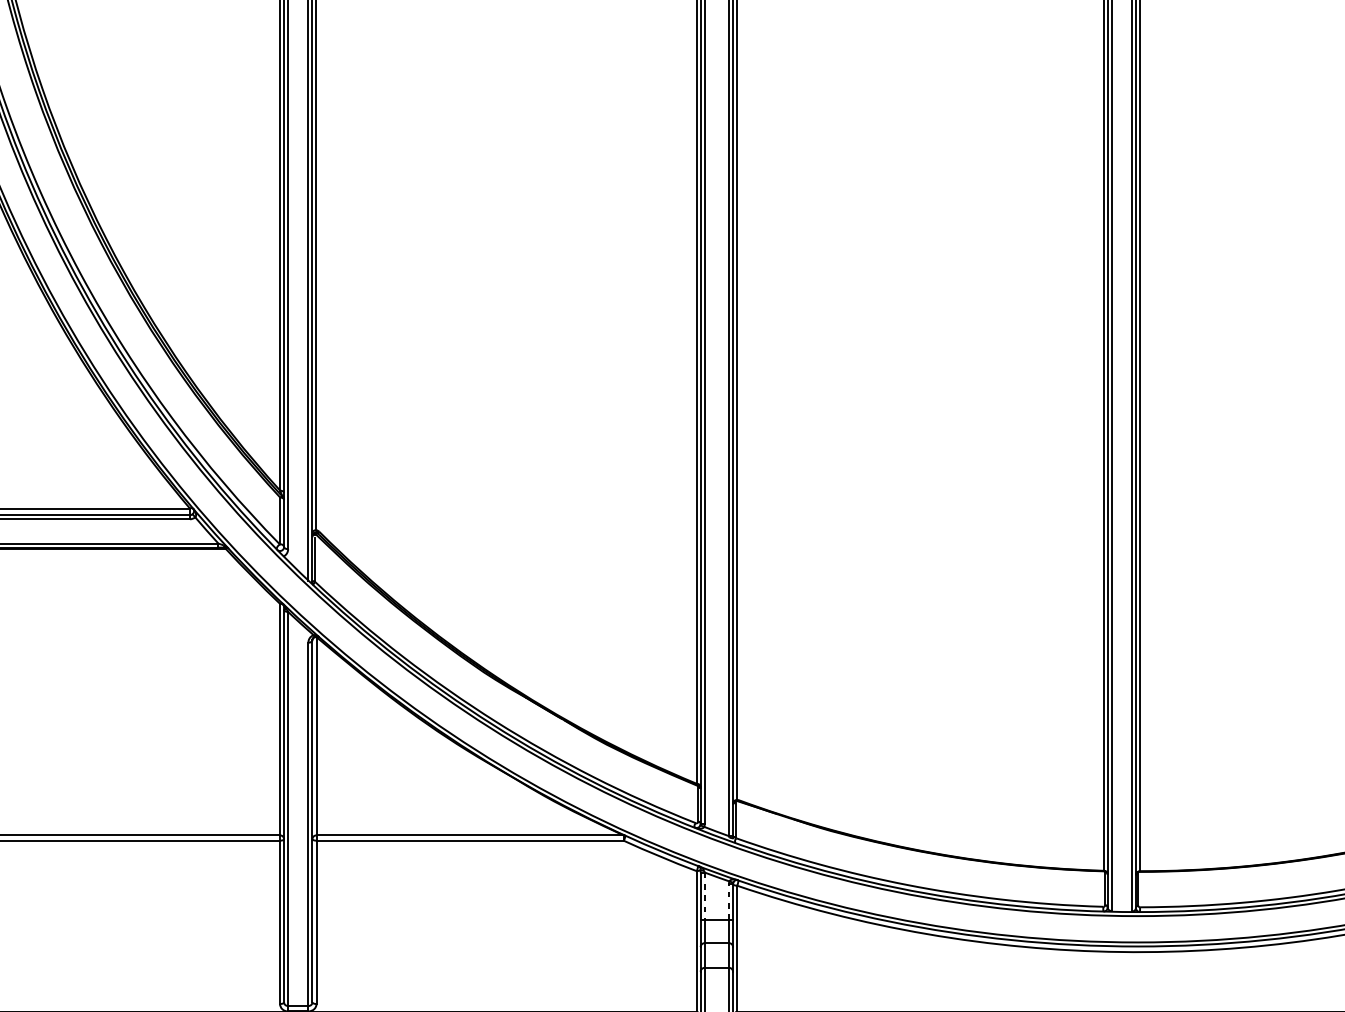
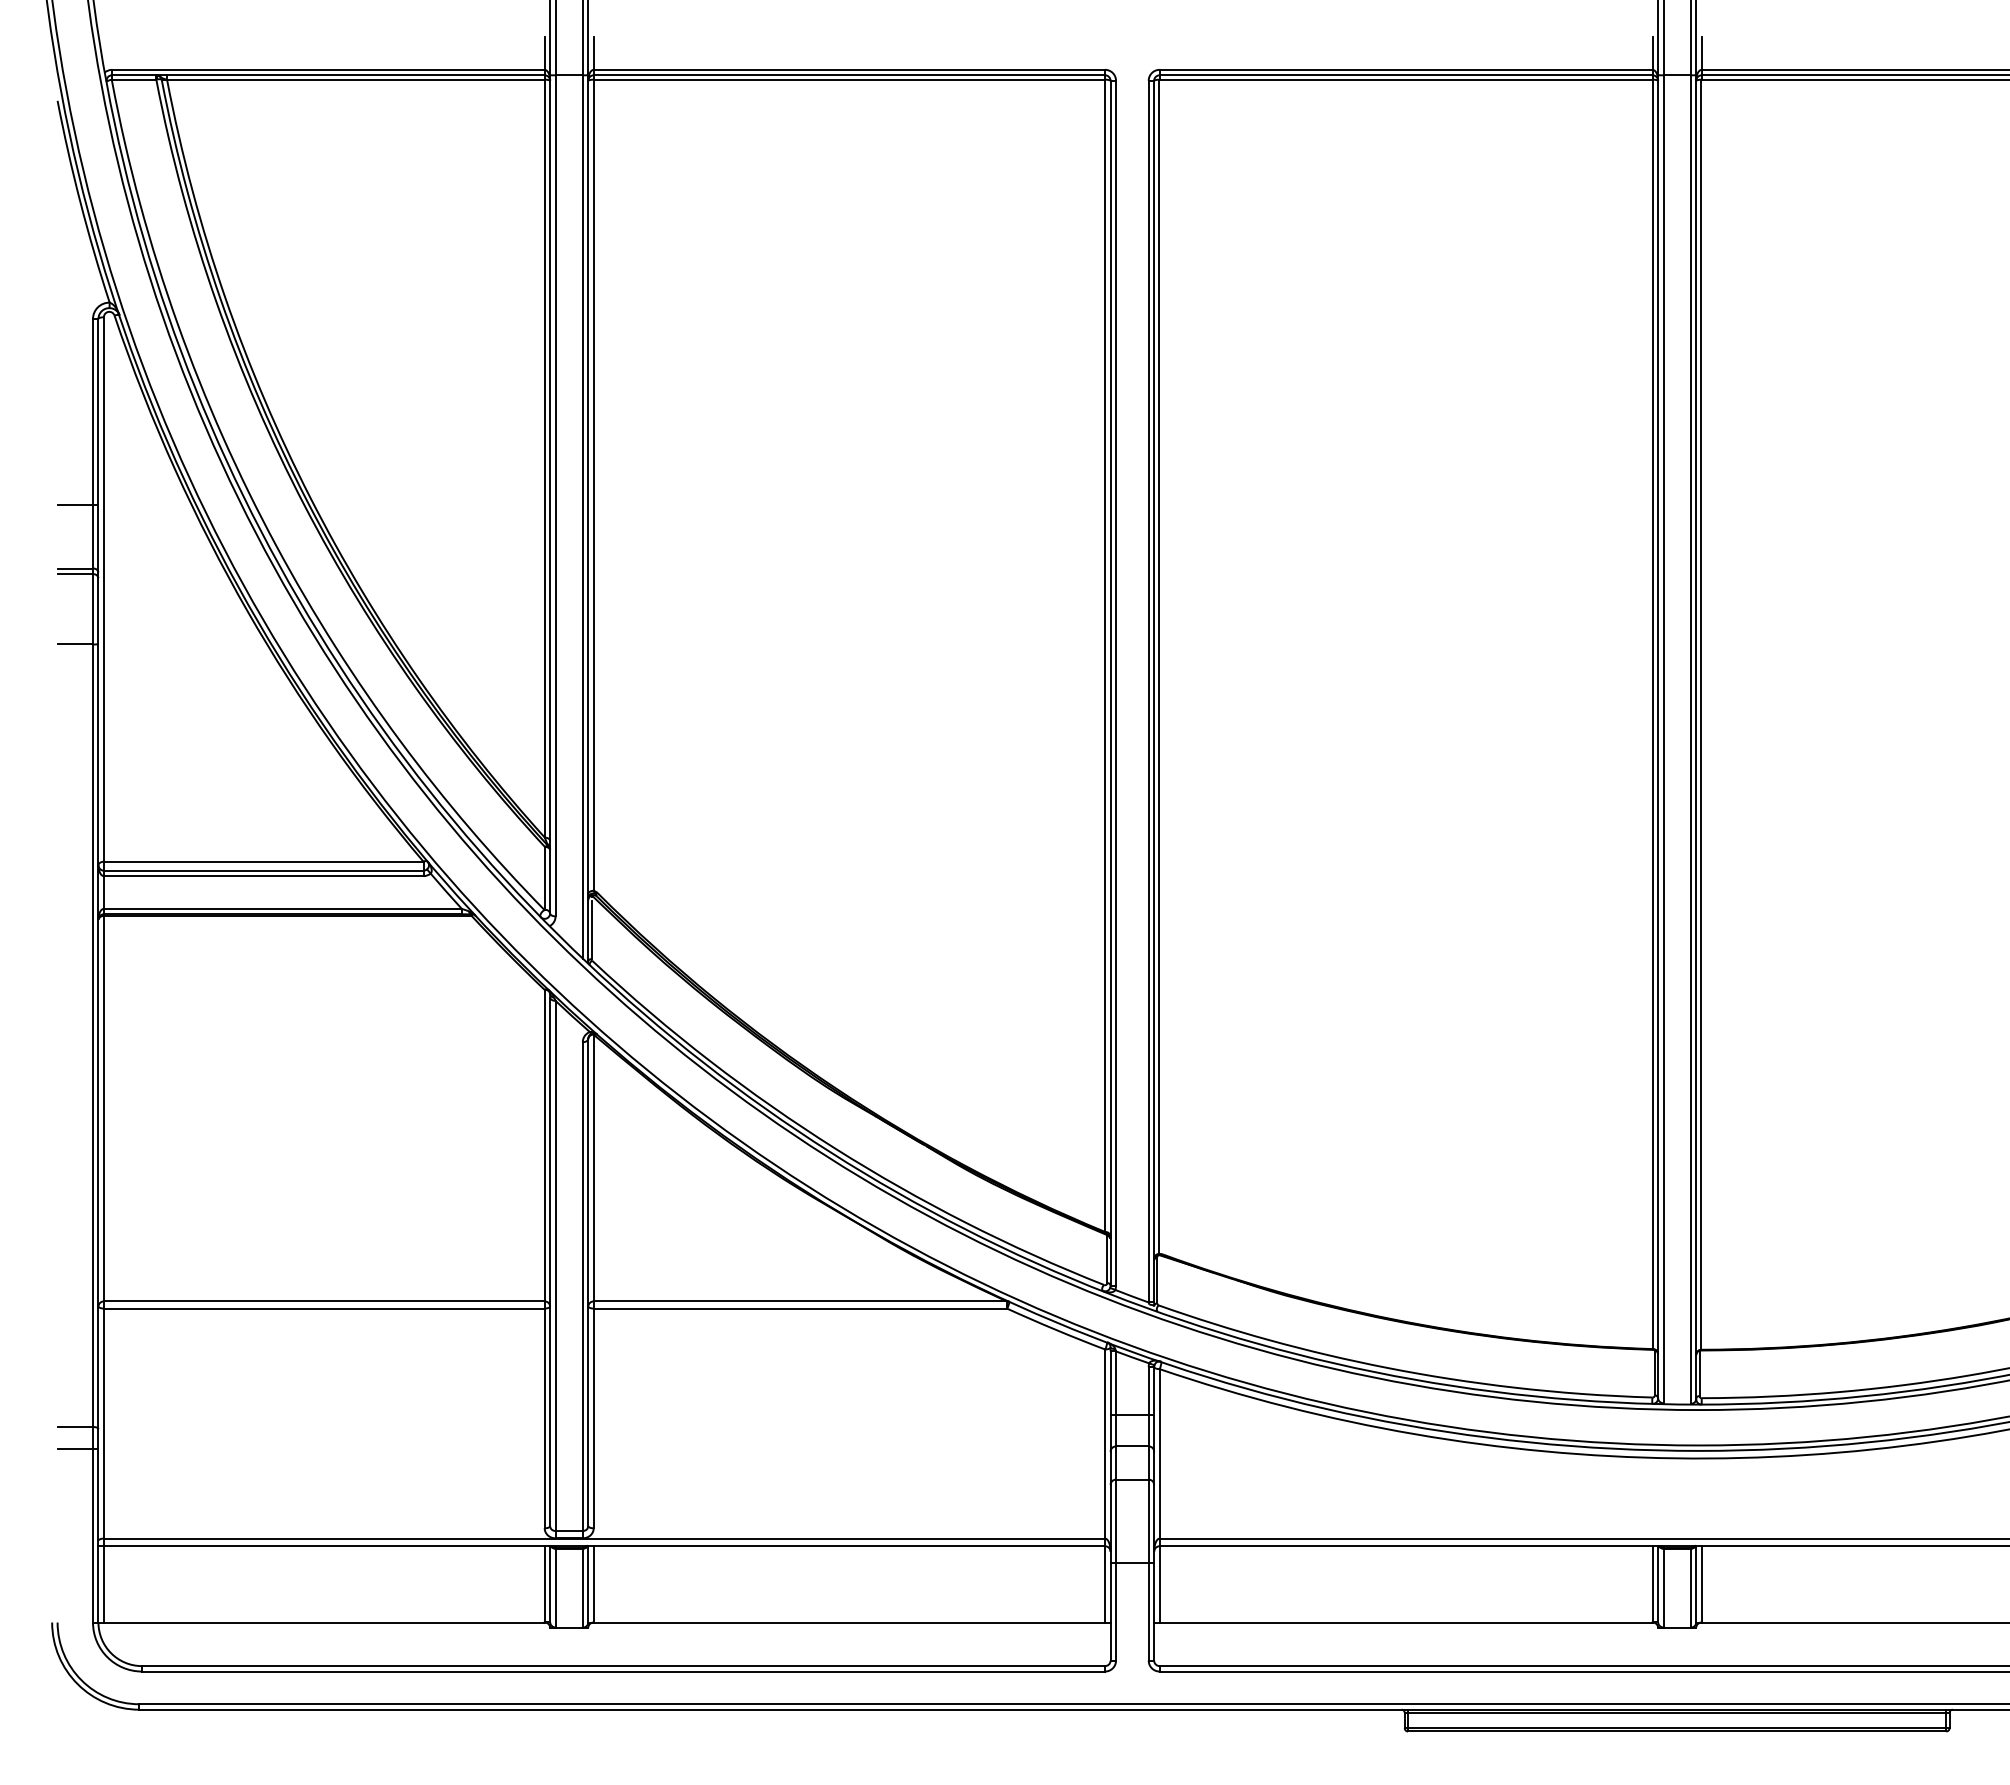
line: (705, 896) -> (1116, 1383), dashed -> solid
line: (728, 901) -> (1148, 1390), dashed -> solid

